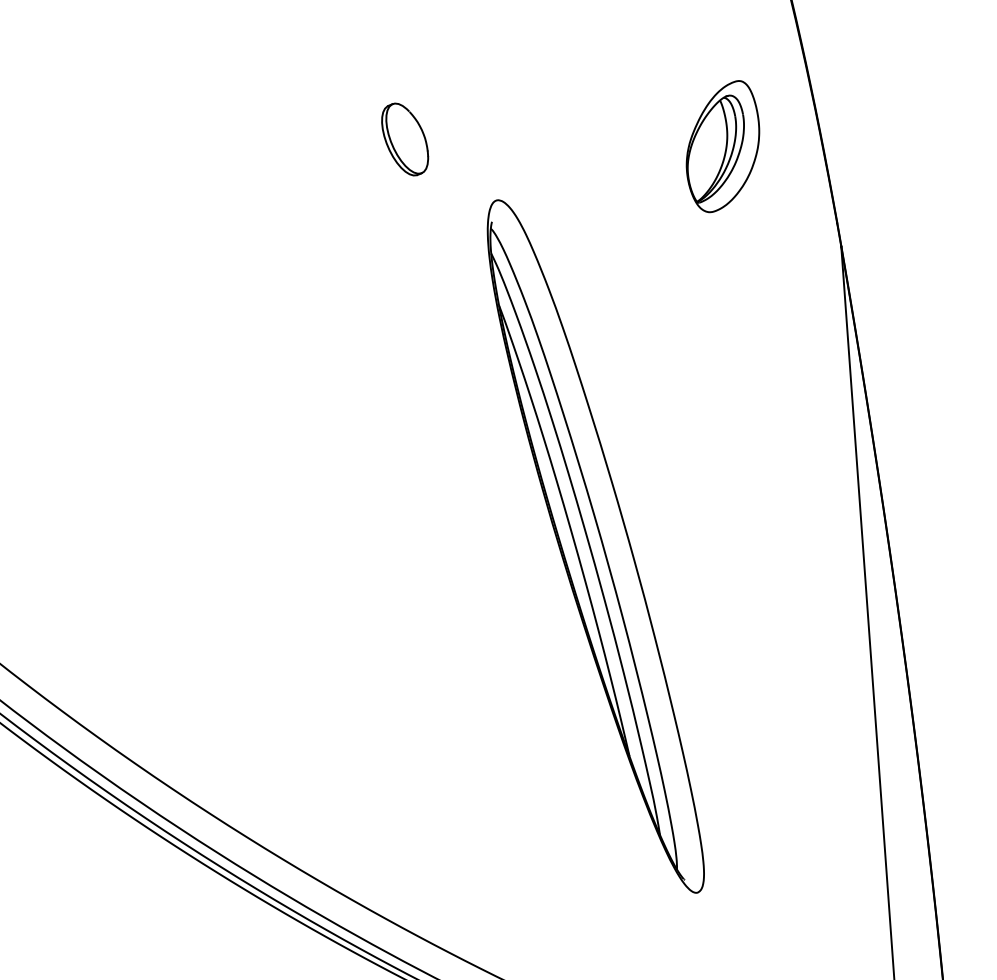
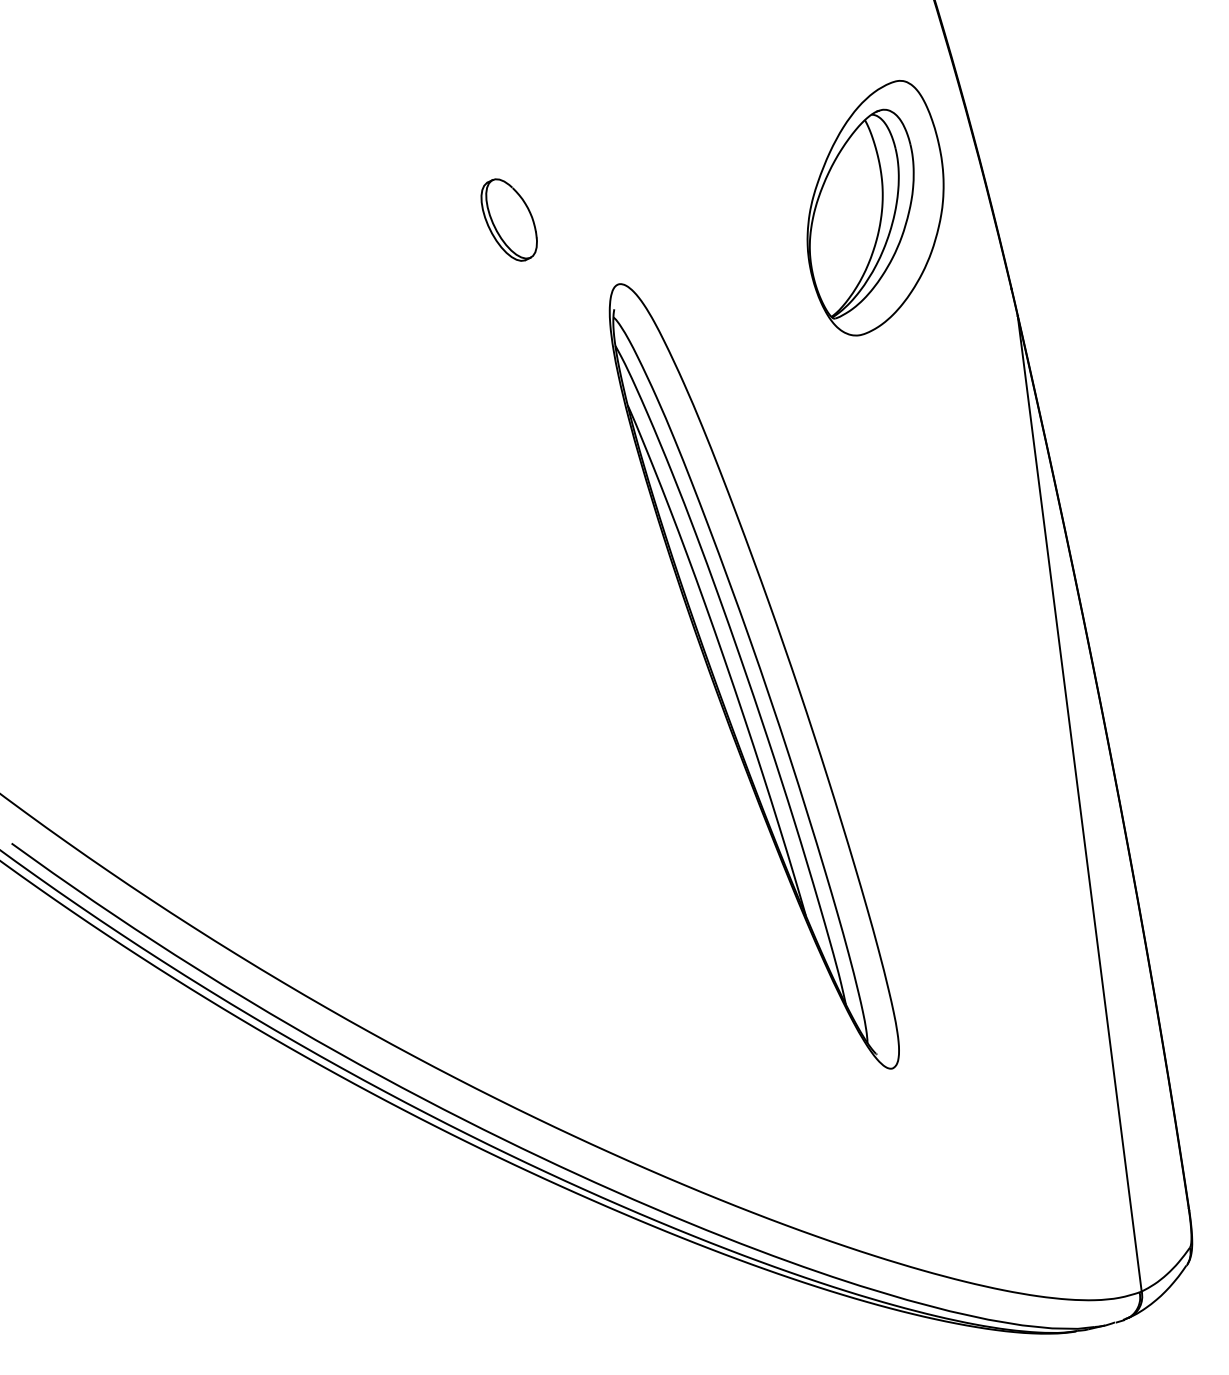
part: (723, 146) -> (875, 208), size x1.67

